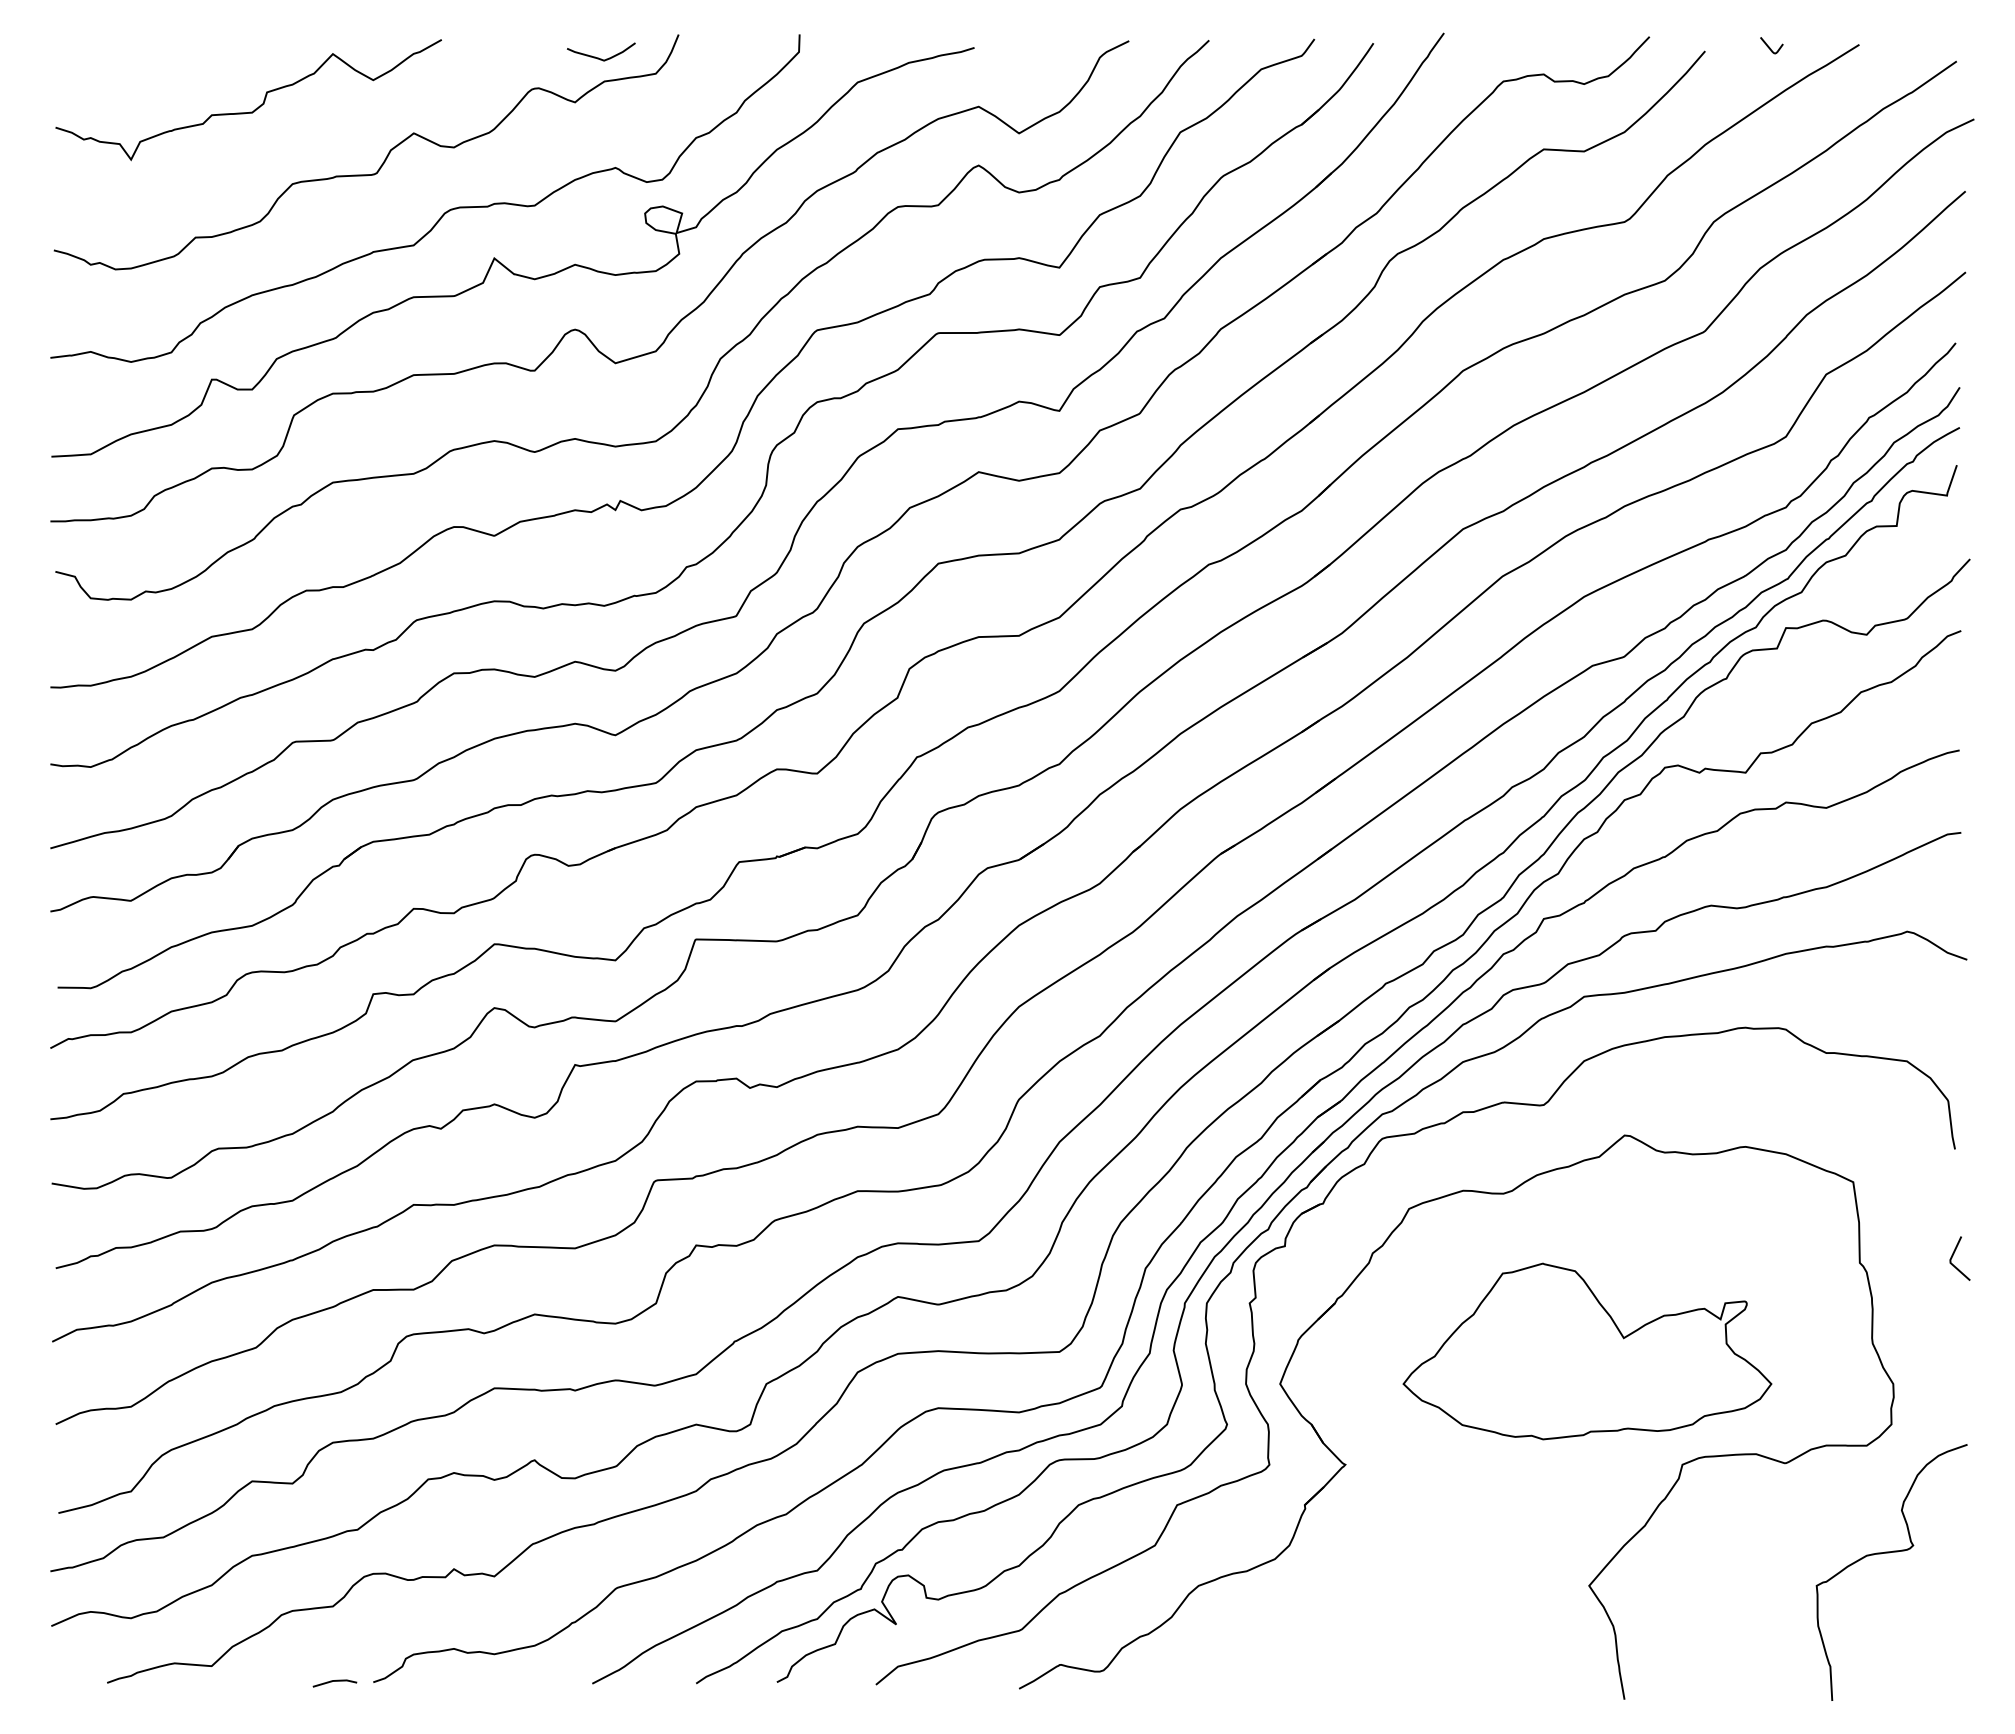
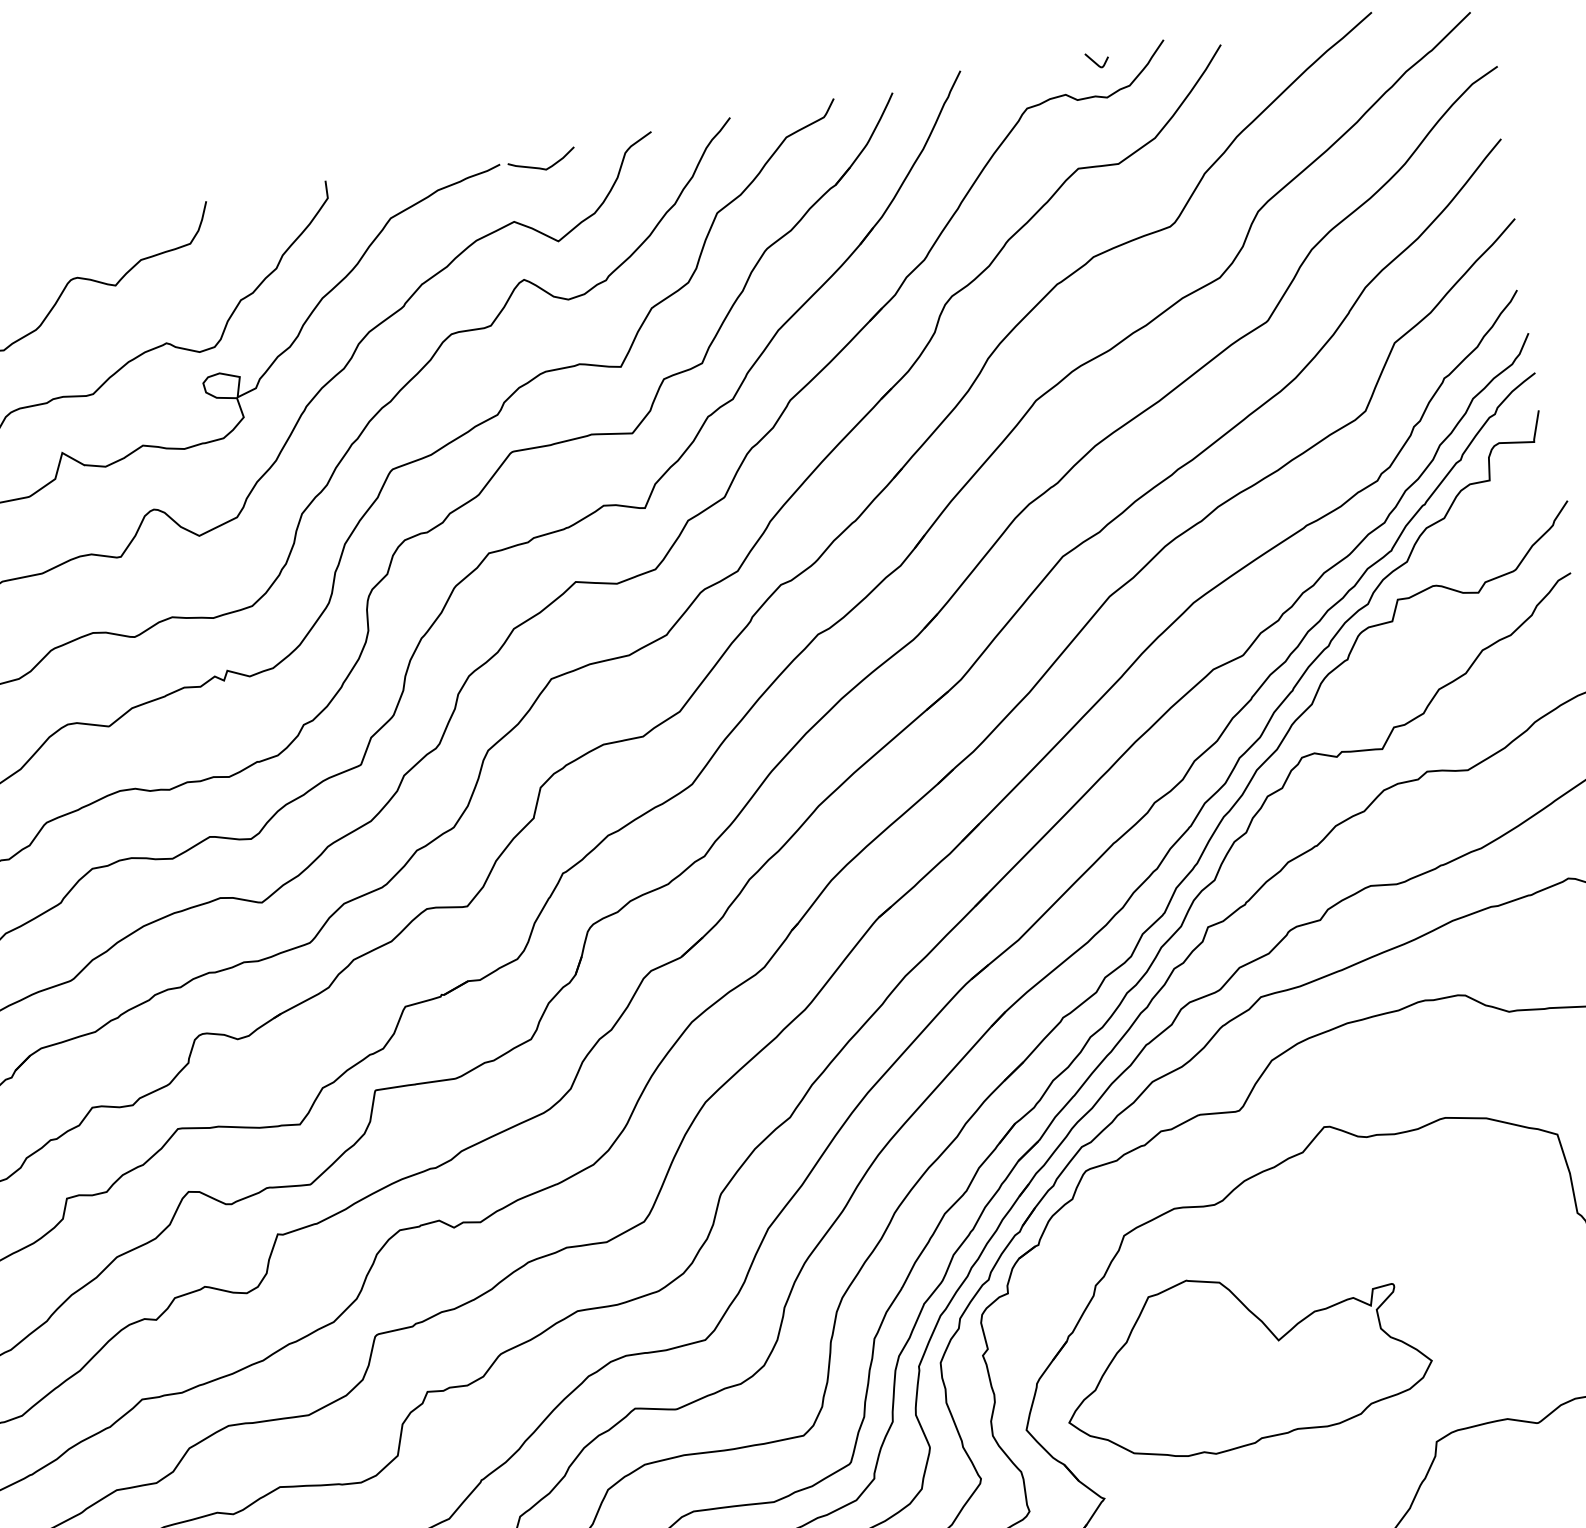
curve: (1769, 46) -> (1095, 61), moved
curve: (598, 57) -> (540, 167), moved
part: (1587, 1351) -> (1245, 1359), moved

